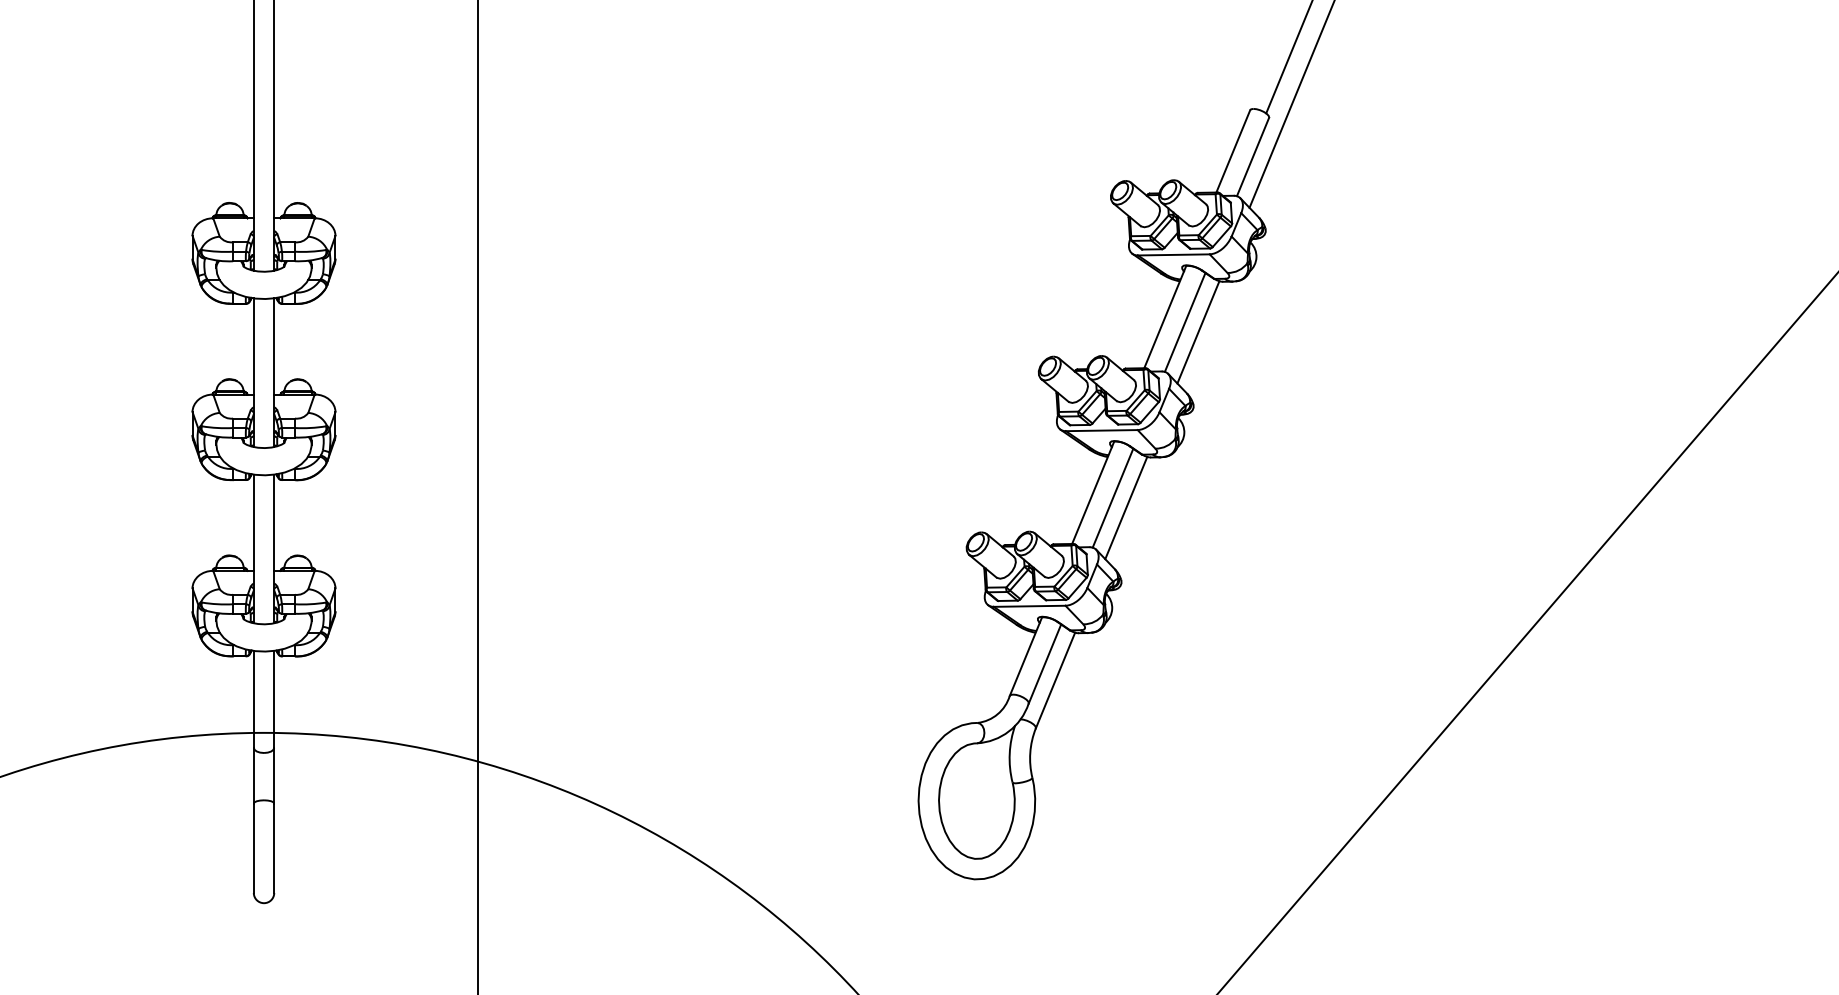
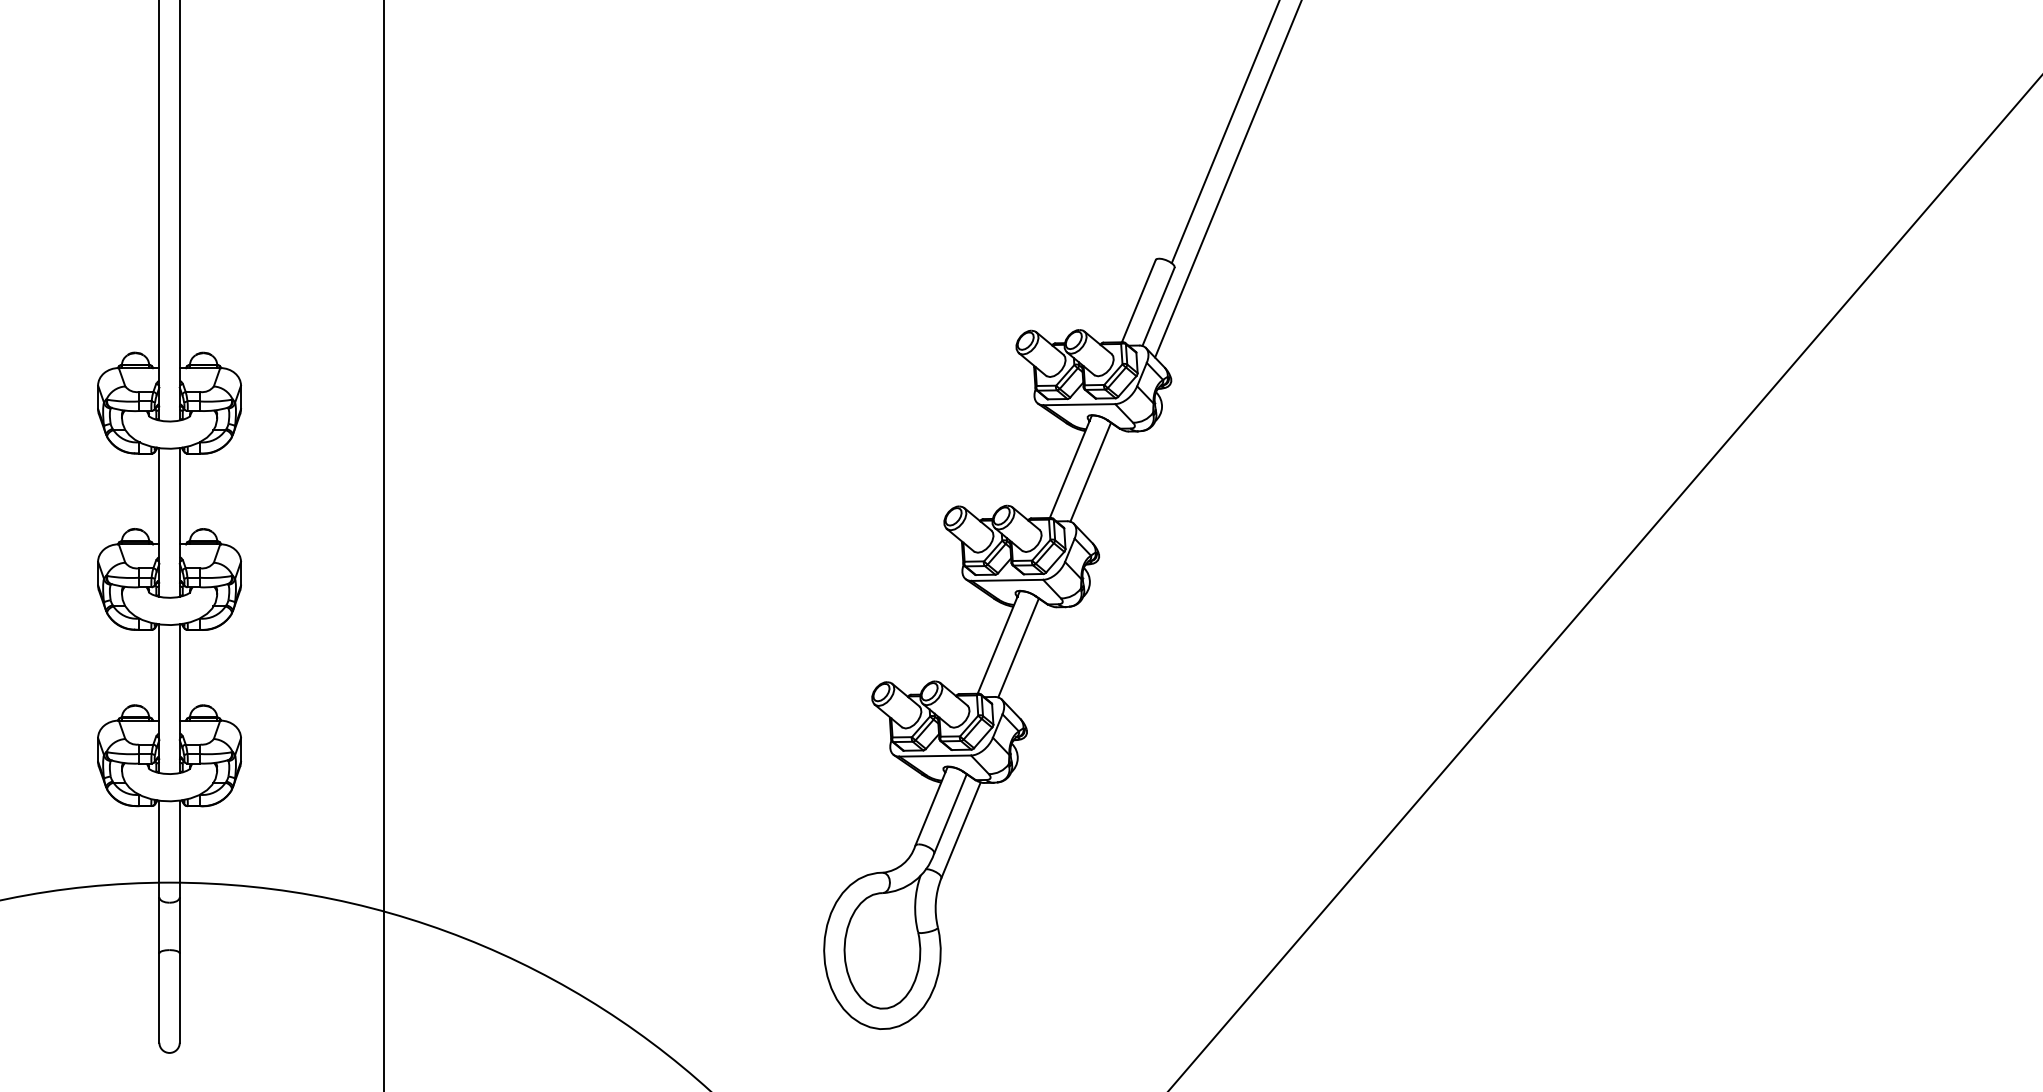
line: (1197, 332) -> (1103, 482), removed
line: (1125, 507) -> (1031, 657), removed

